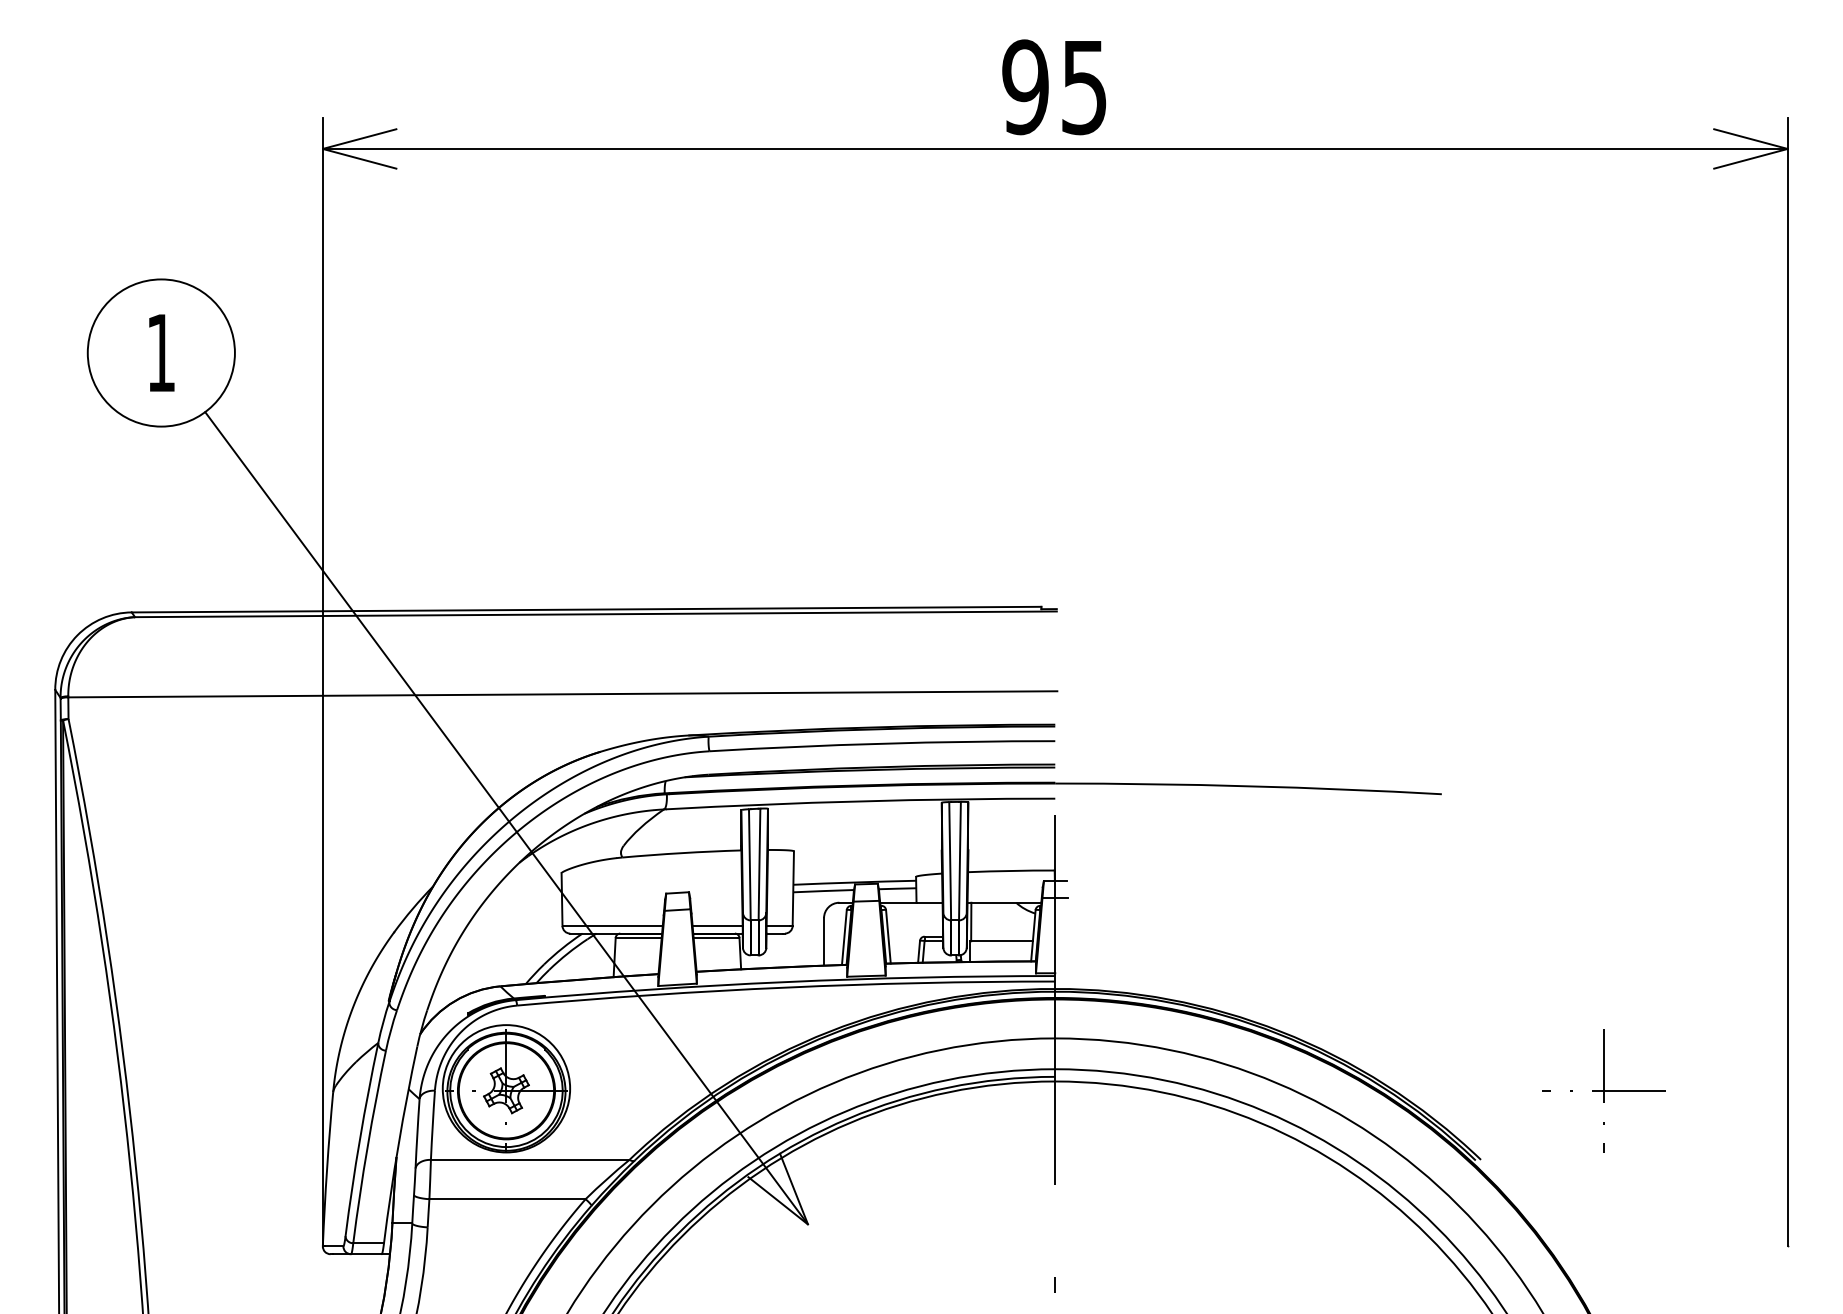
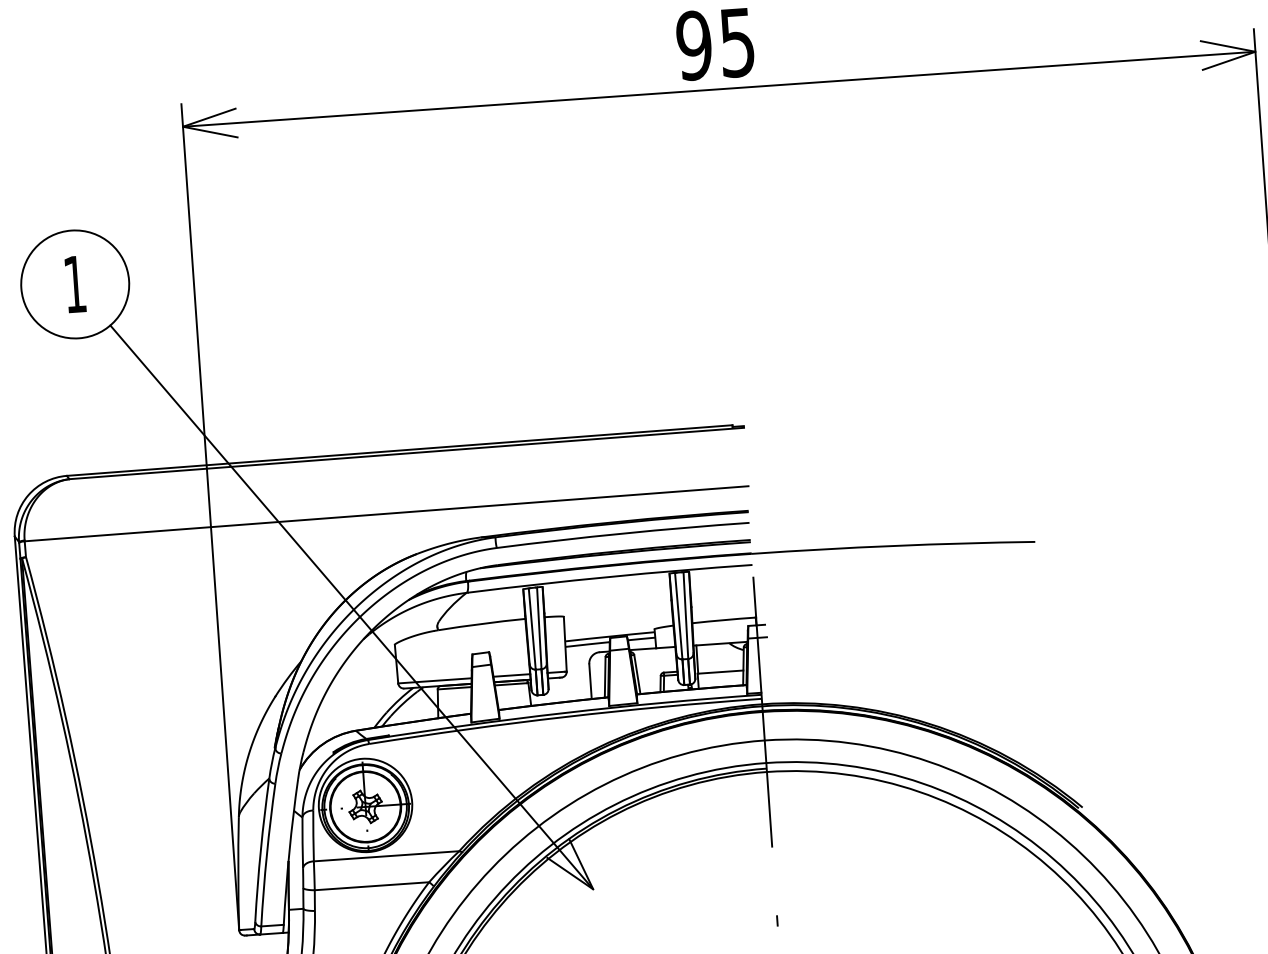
part: (1603, 1090) -> (1168, 750), removed

